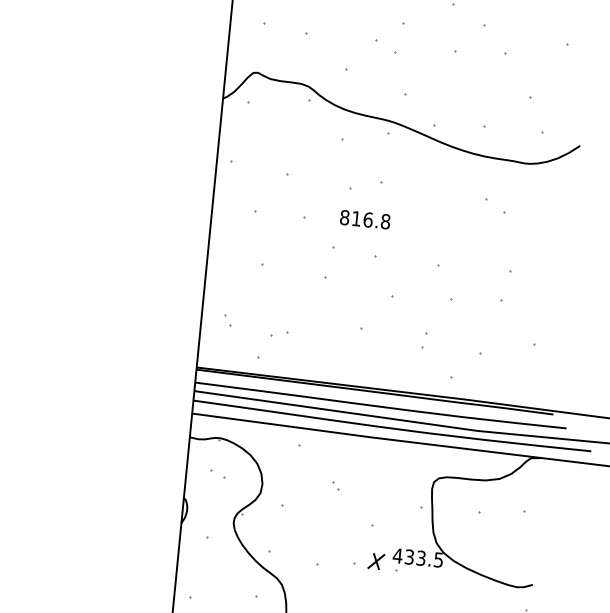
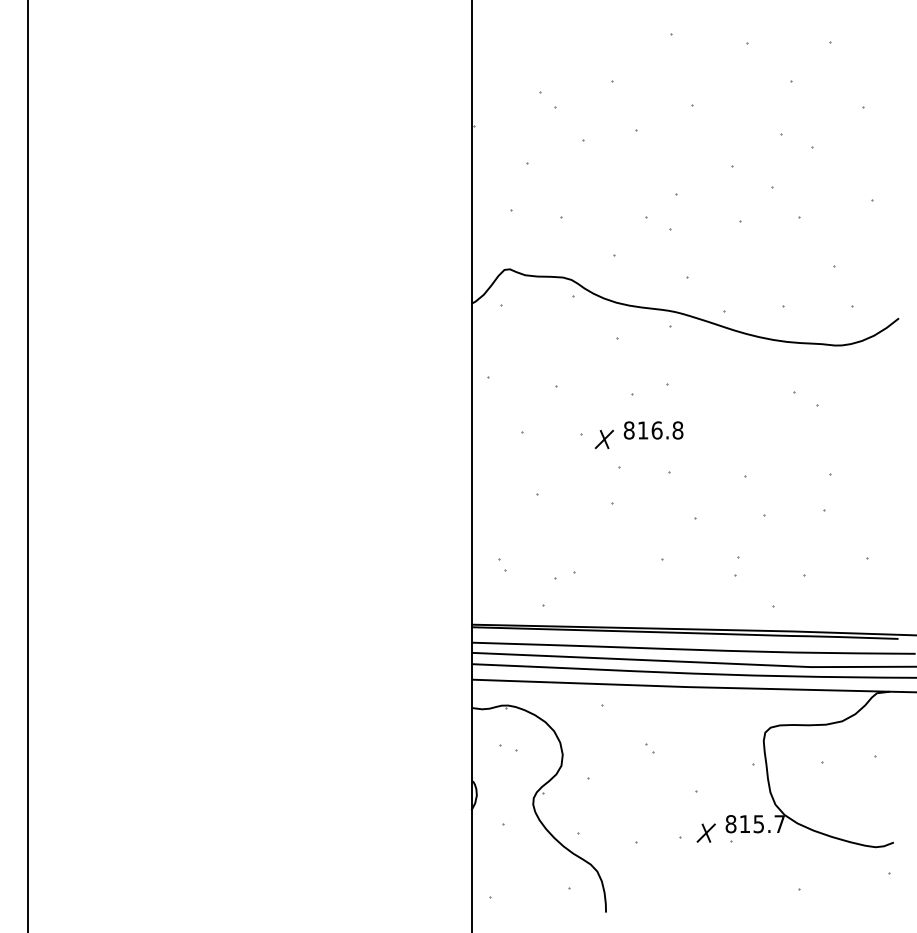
part: (322, 223) -> (603, 439), added
text: (417, 558) -> (754, 824), 433.5 -> 815.7

